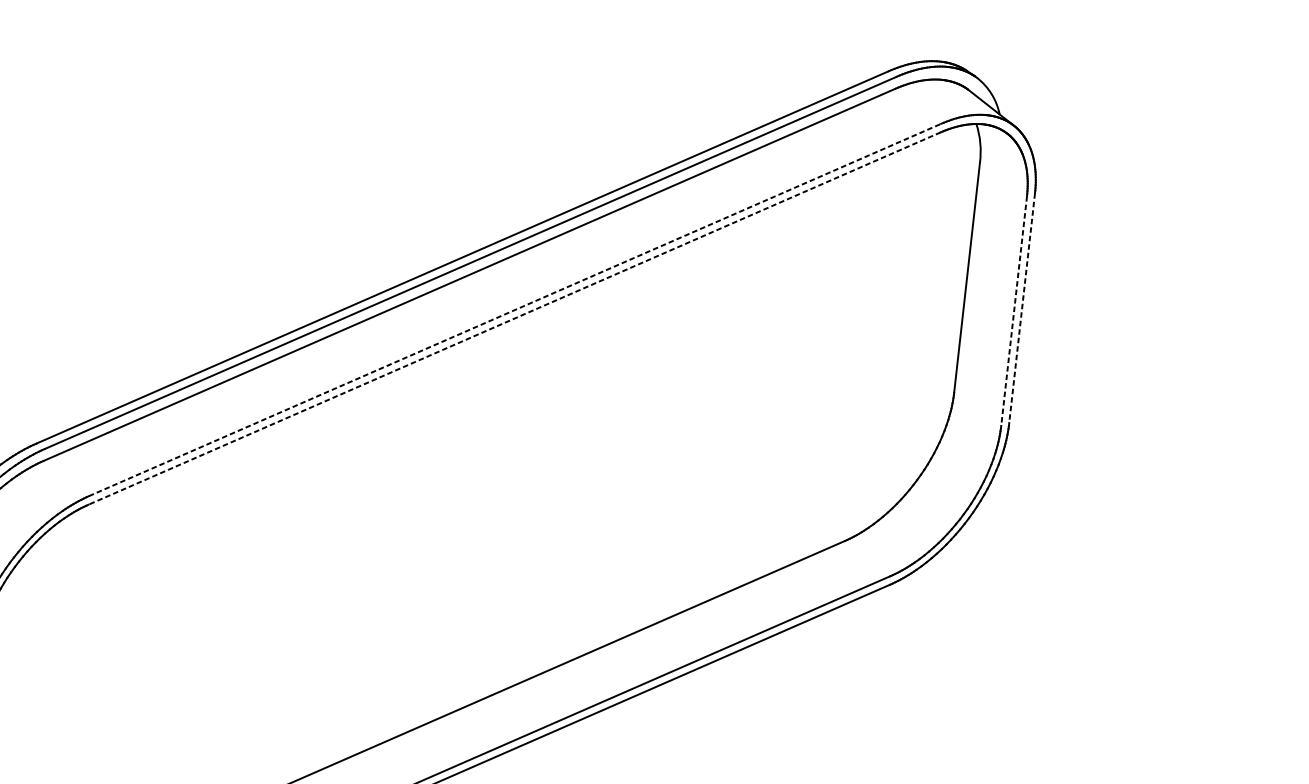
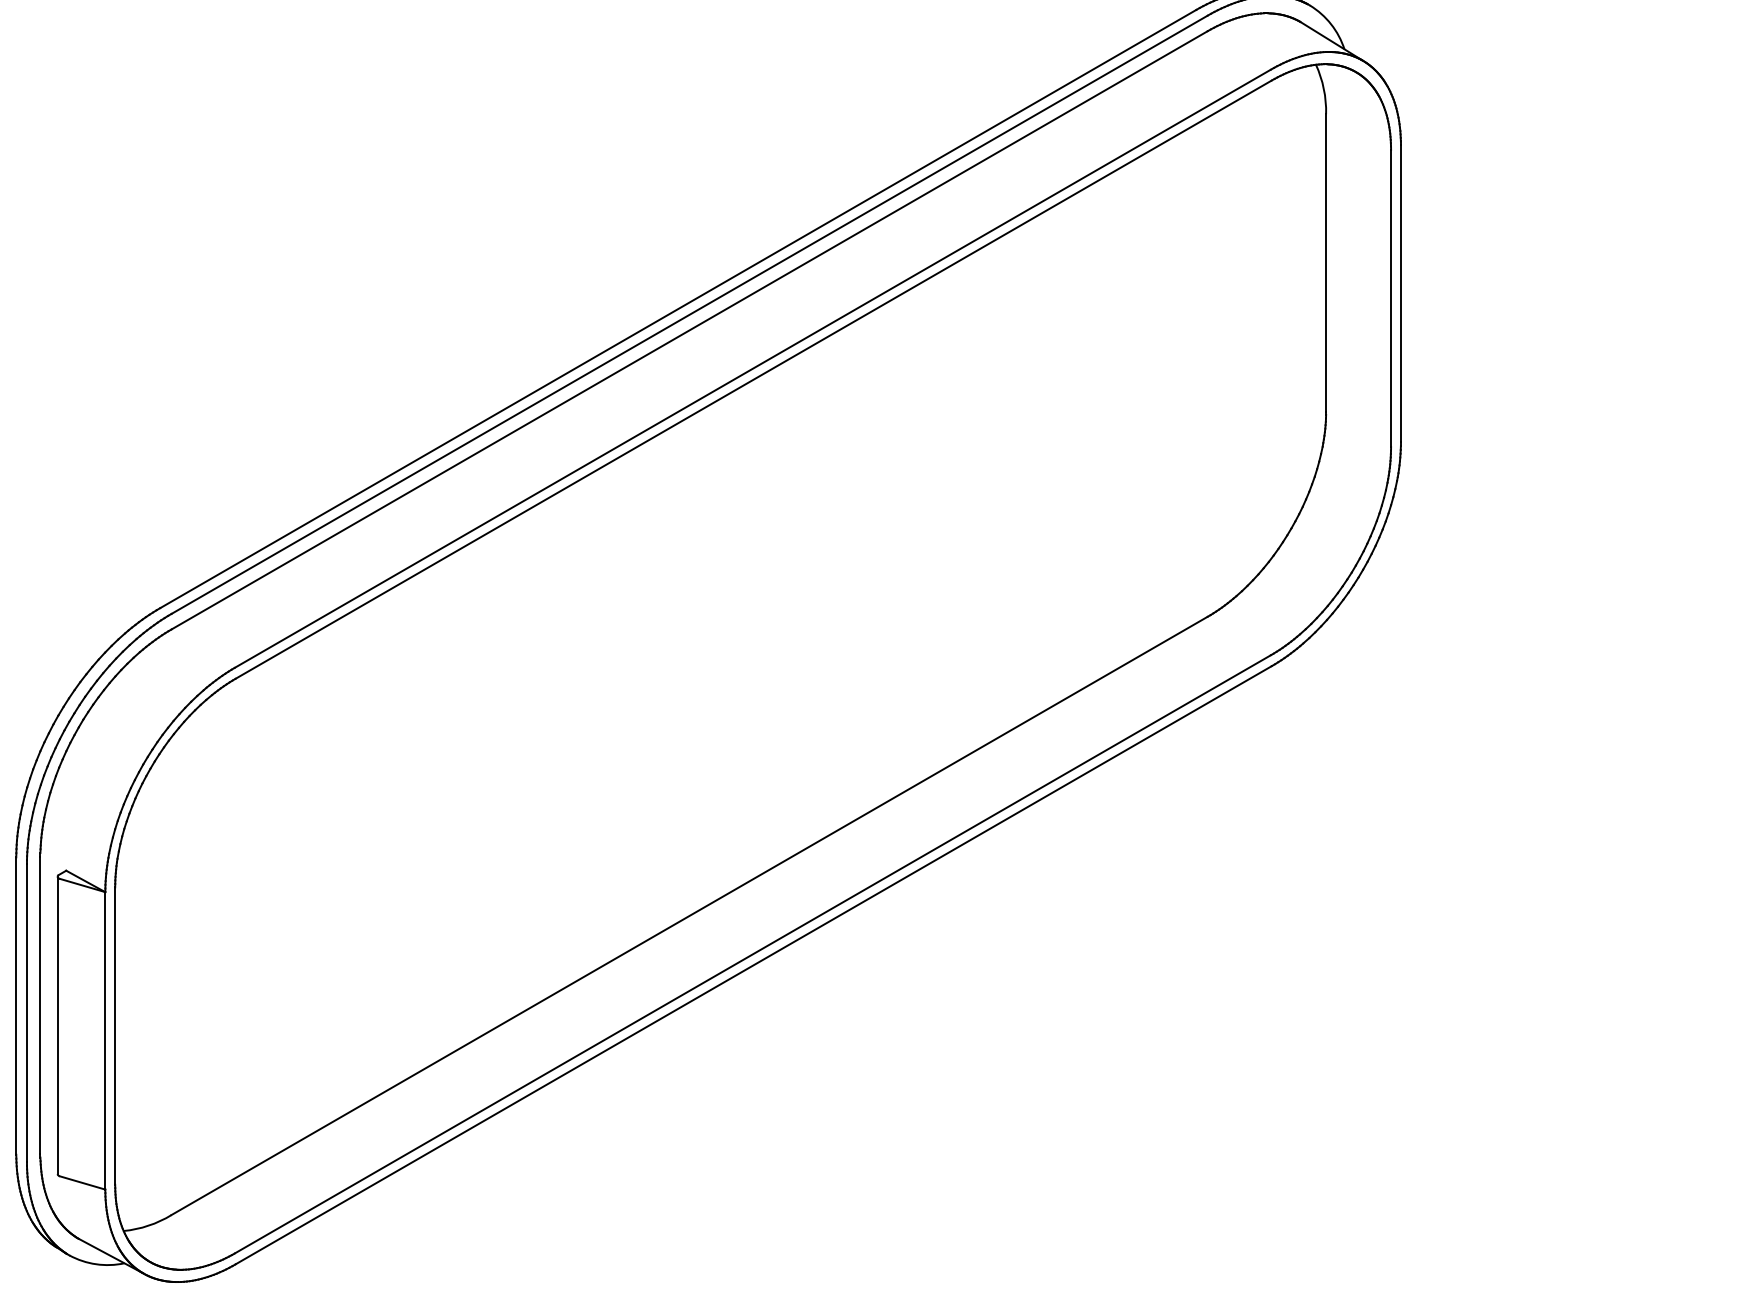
line: (1021, 307) -> (1400, 293), dashed -> solid
line: (515, 309) -> (753, 368), dashed -> solid
line: (1014, 311) -> (1391, 298), dashed -> solid
line: (514, 318) -> (753, 379), dashed -> solid

